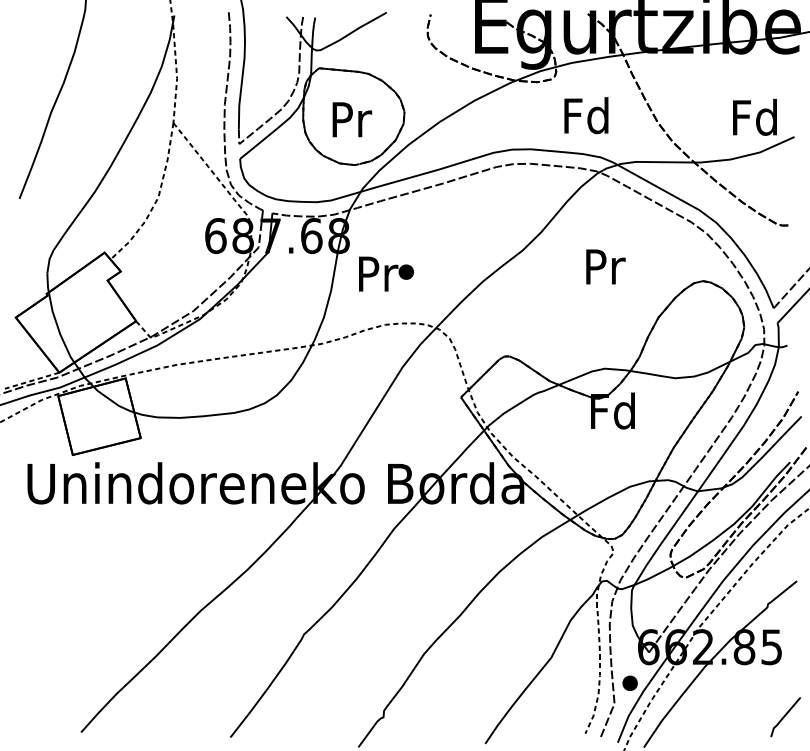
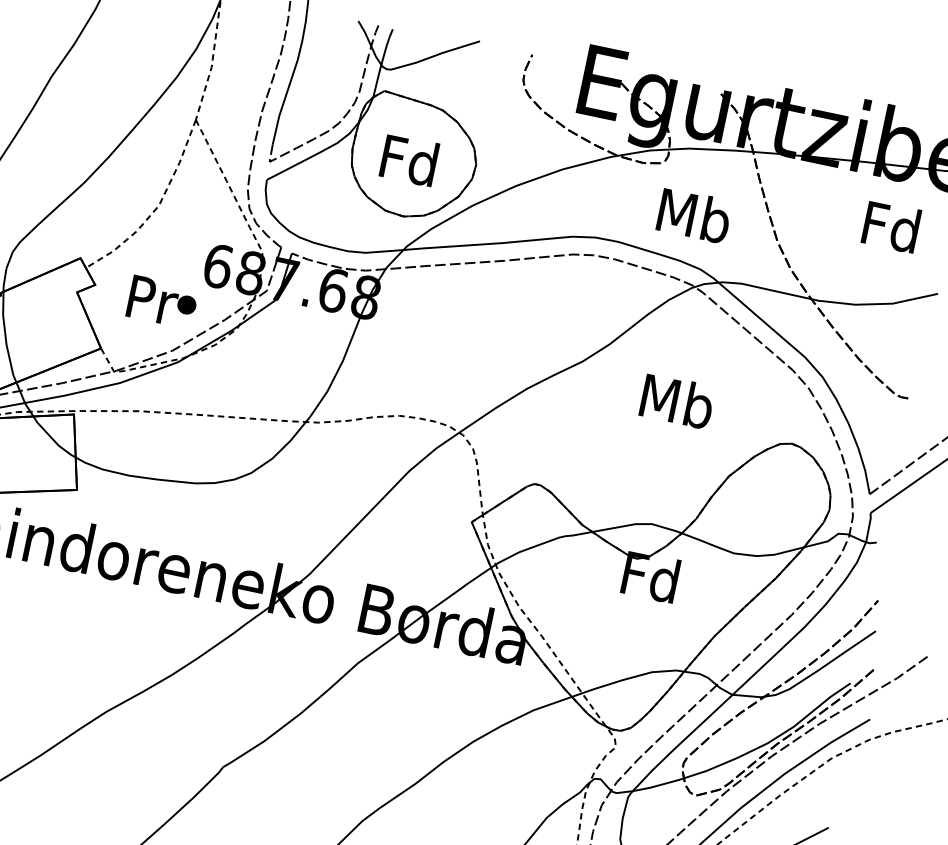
text: (587, 115) -> (694, 215), Fd -> Mb
text: (754, 117) -> (890, 226), moved
text: (350, 118) -> (409, 159), Pr -> Fd
text: (604, 266) -> (677, 401), Pr -> Mb
text: (386, 273) -> (162, 301), moved

